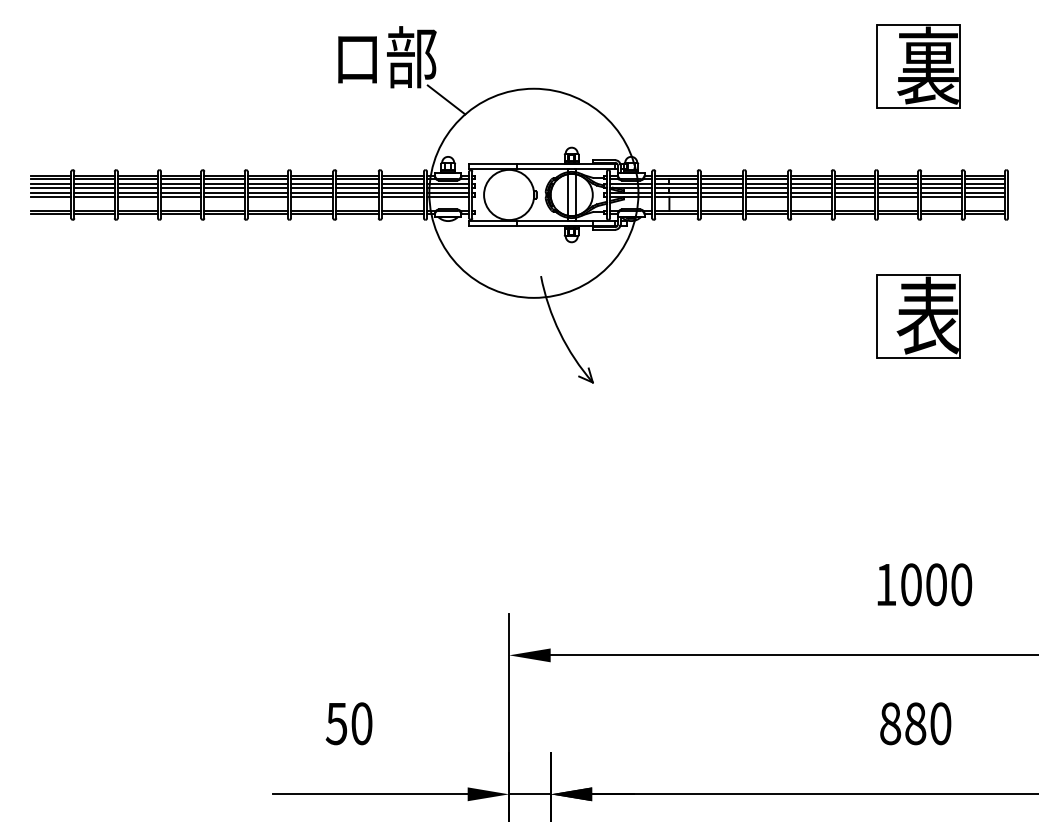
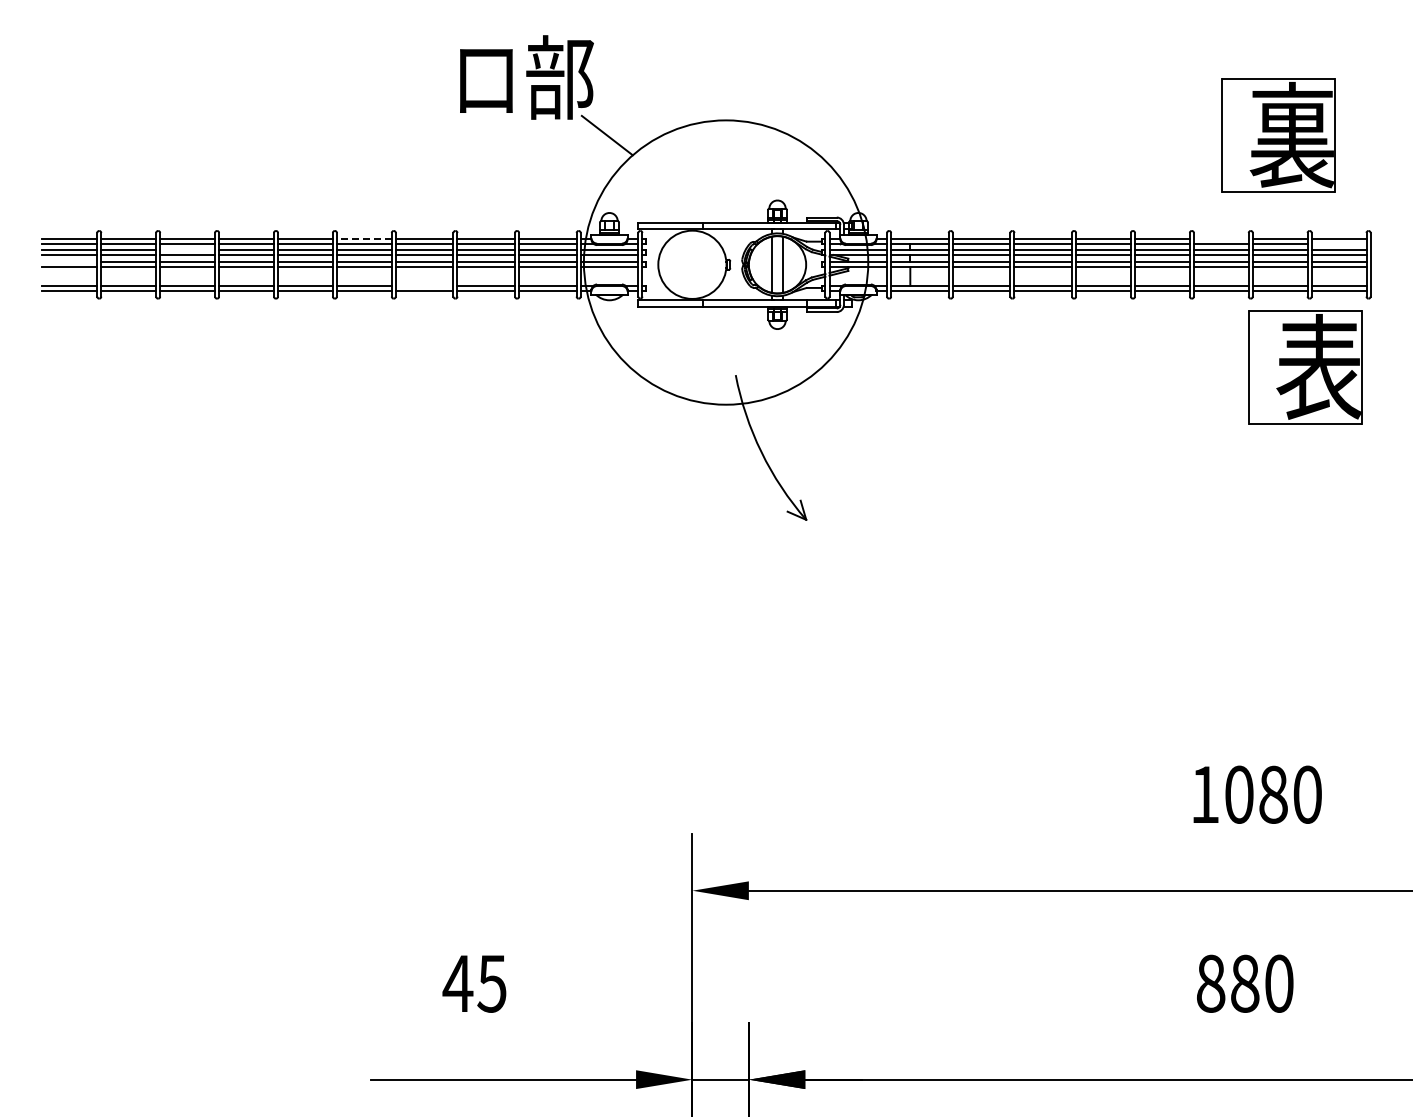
part: (918, 66) -> (1278, 135), moved
line: (267, 175) -> (363, 238), solid -> dashed
line: (897, 175) -> (1220, 238), removed
line: (984, 179) -> (1338, 243), removed
line: (137, 183) -> (187, 249), removed
line: (50, 193) -> (69, 262), removed
line: (312, 210) -> (424, 285), removed
part: (918, 316) -> (1305, 367), moved
text: (936, 584) -> (1273, 794), 1000 -> 1080
text: (348, 723) -> (474, 983), 50 -> 45

